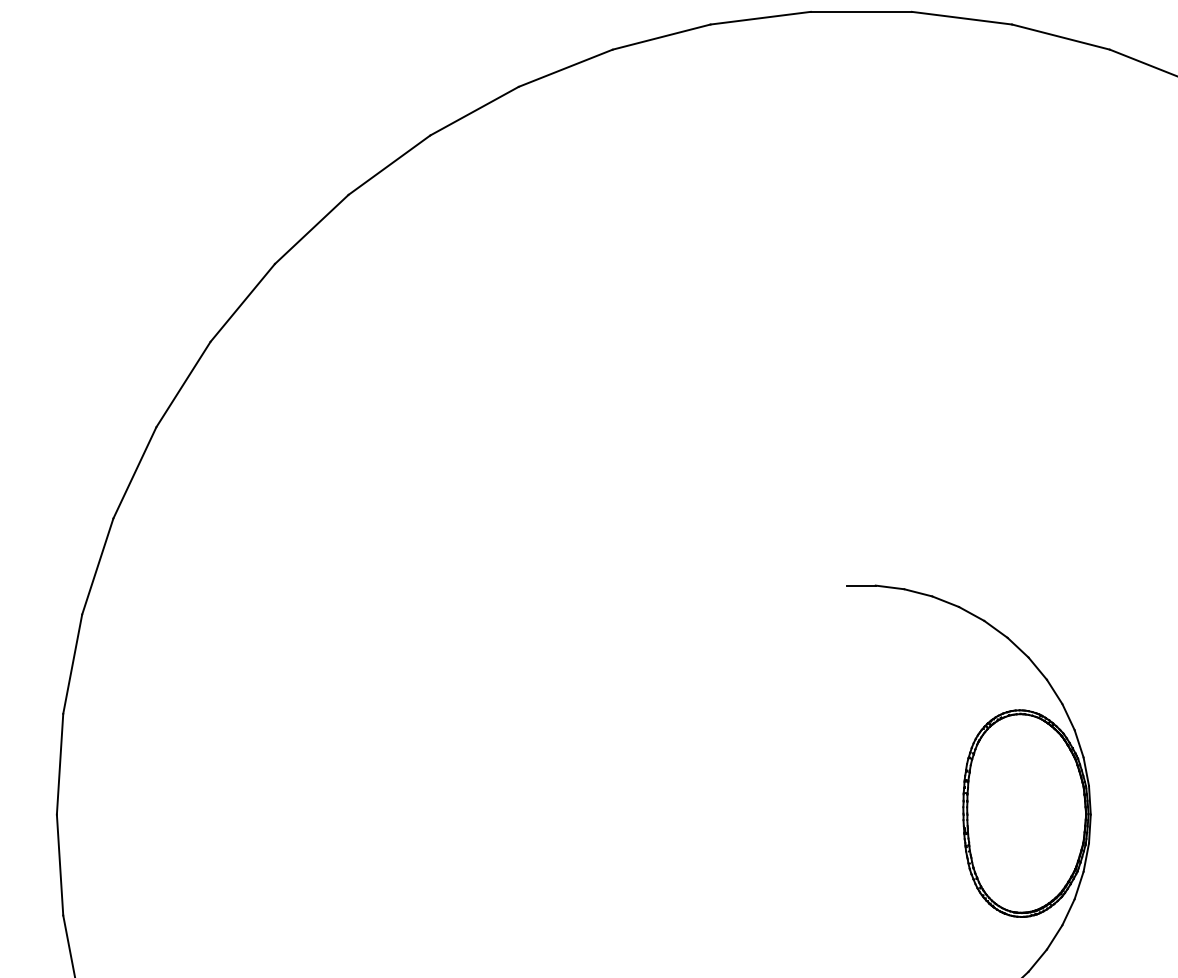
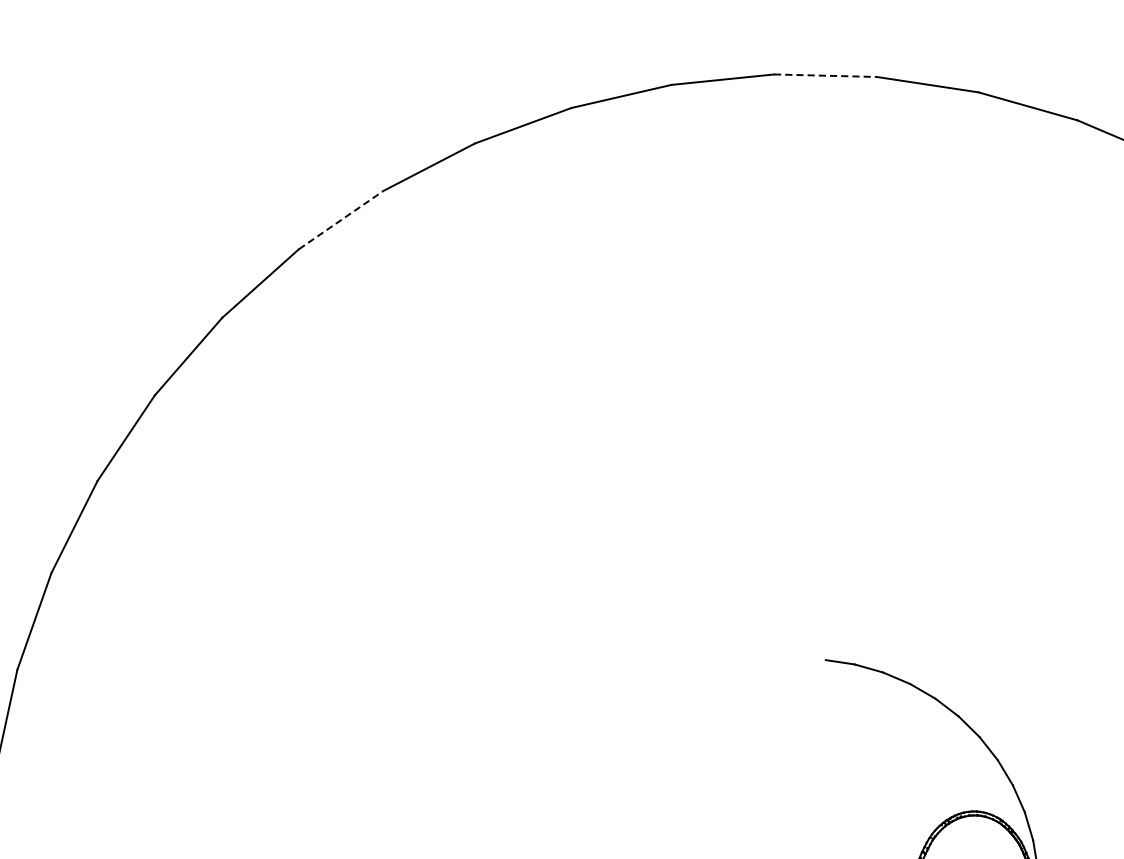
line: (760, 18) -> (825, 76), solid -> dashed
line: (312, 229) -> (342, 220), solid -> dashed

